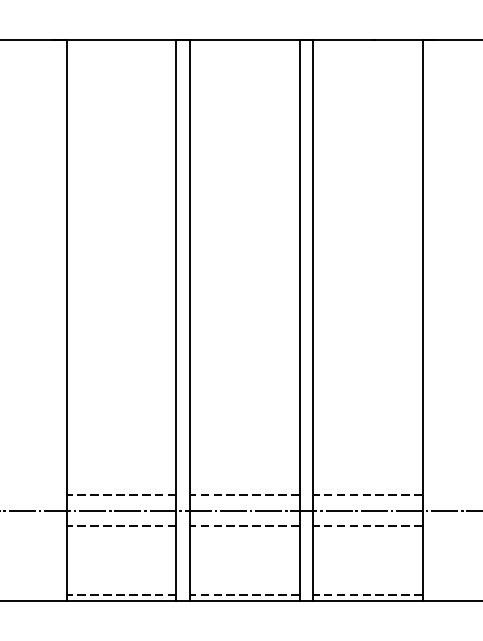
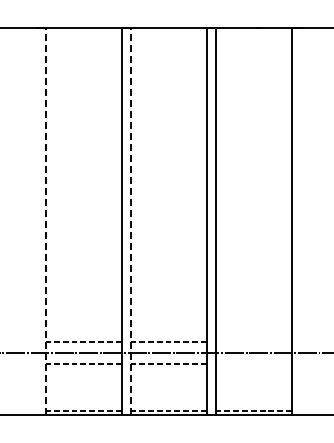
line: (67, 320) -> (46, 221), solid -> dashed
line: (190, 320) -> (131, 221), solid -> dashed
line: (368, 495) -> (254, 342), removed
line: (368, 526) -> (254, 363), removed

